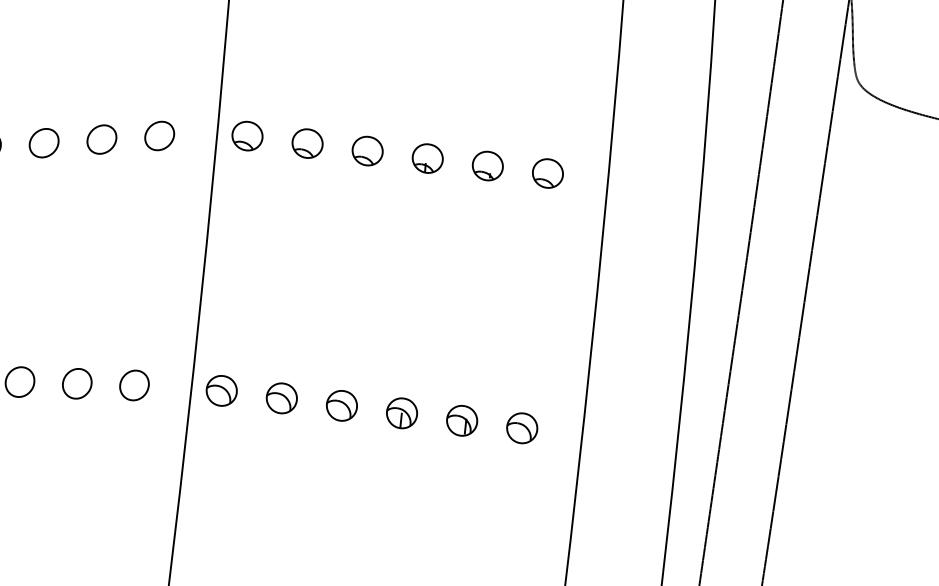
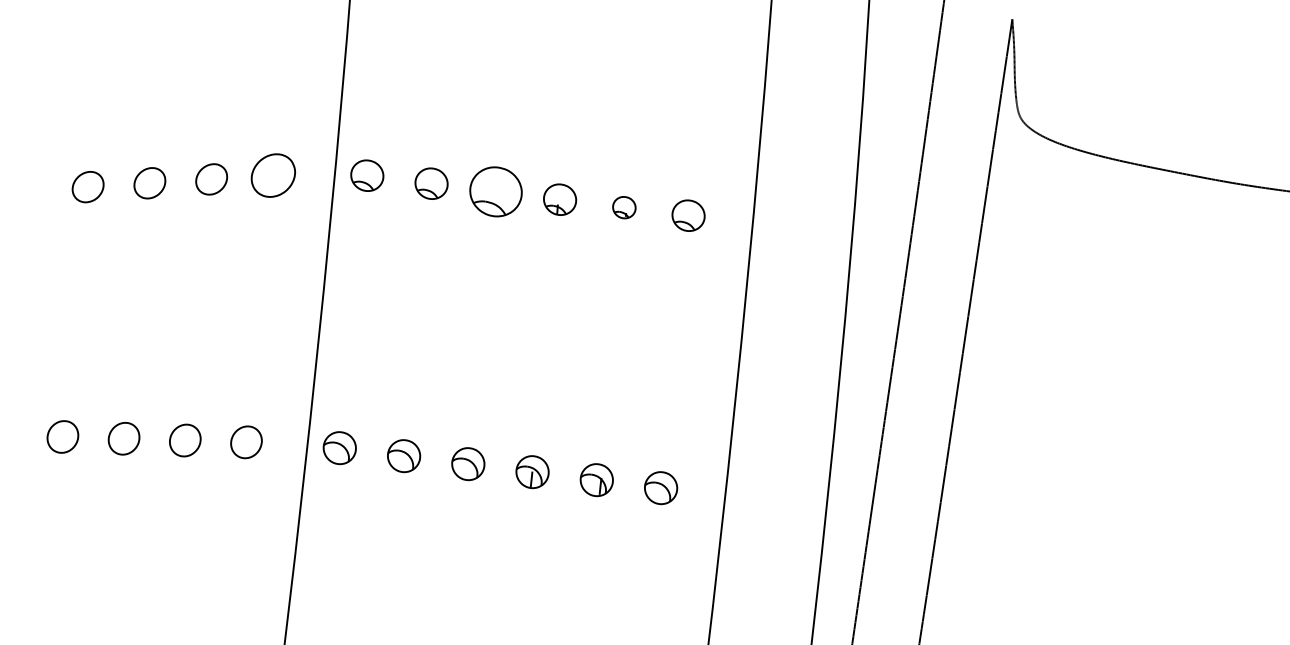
part: (159, 135) -> (273, 175), size x1.4
part: (367, 150) -> (495, 191), size x1.6
part: (488, 165) -> (624, 207), size x0.7

